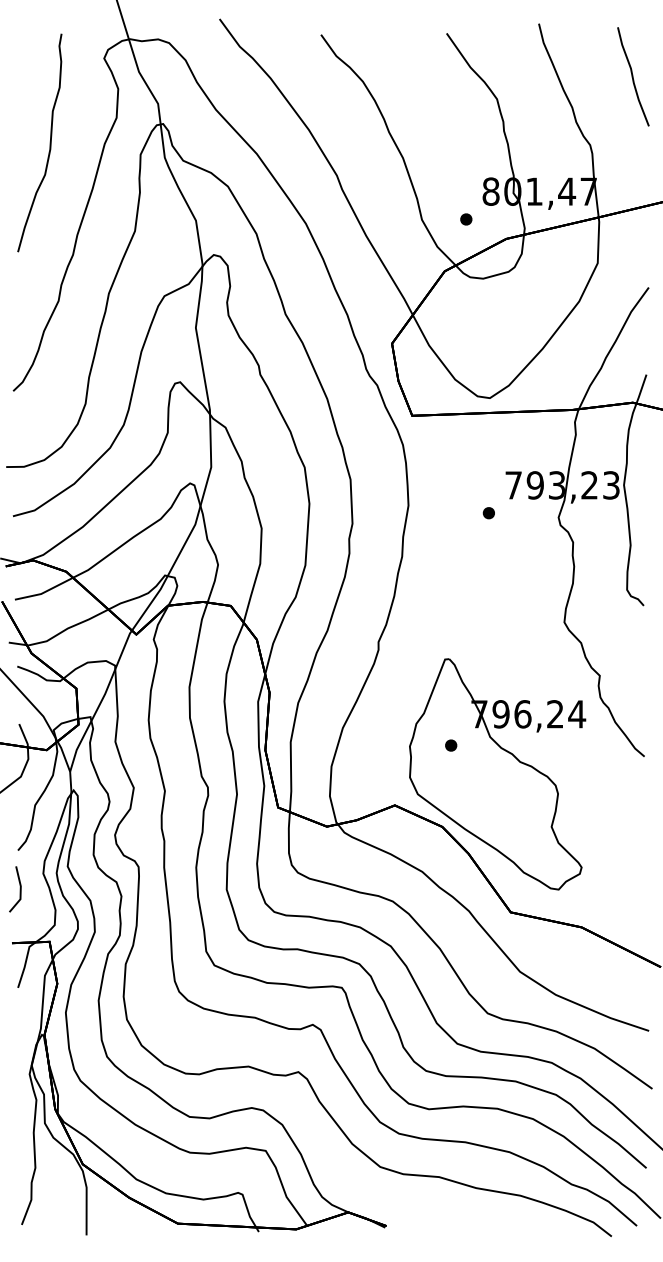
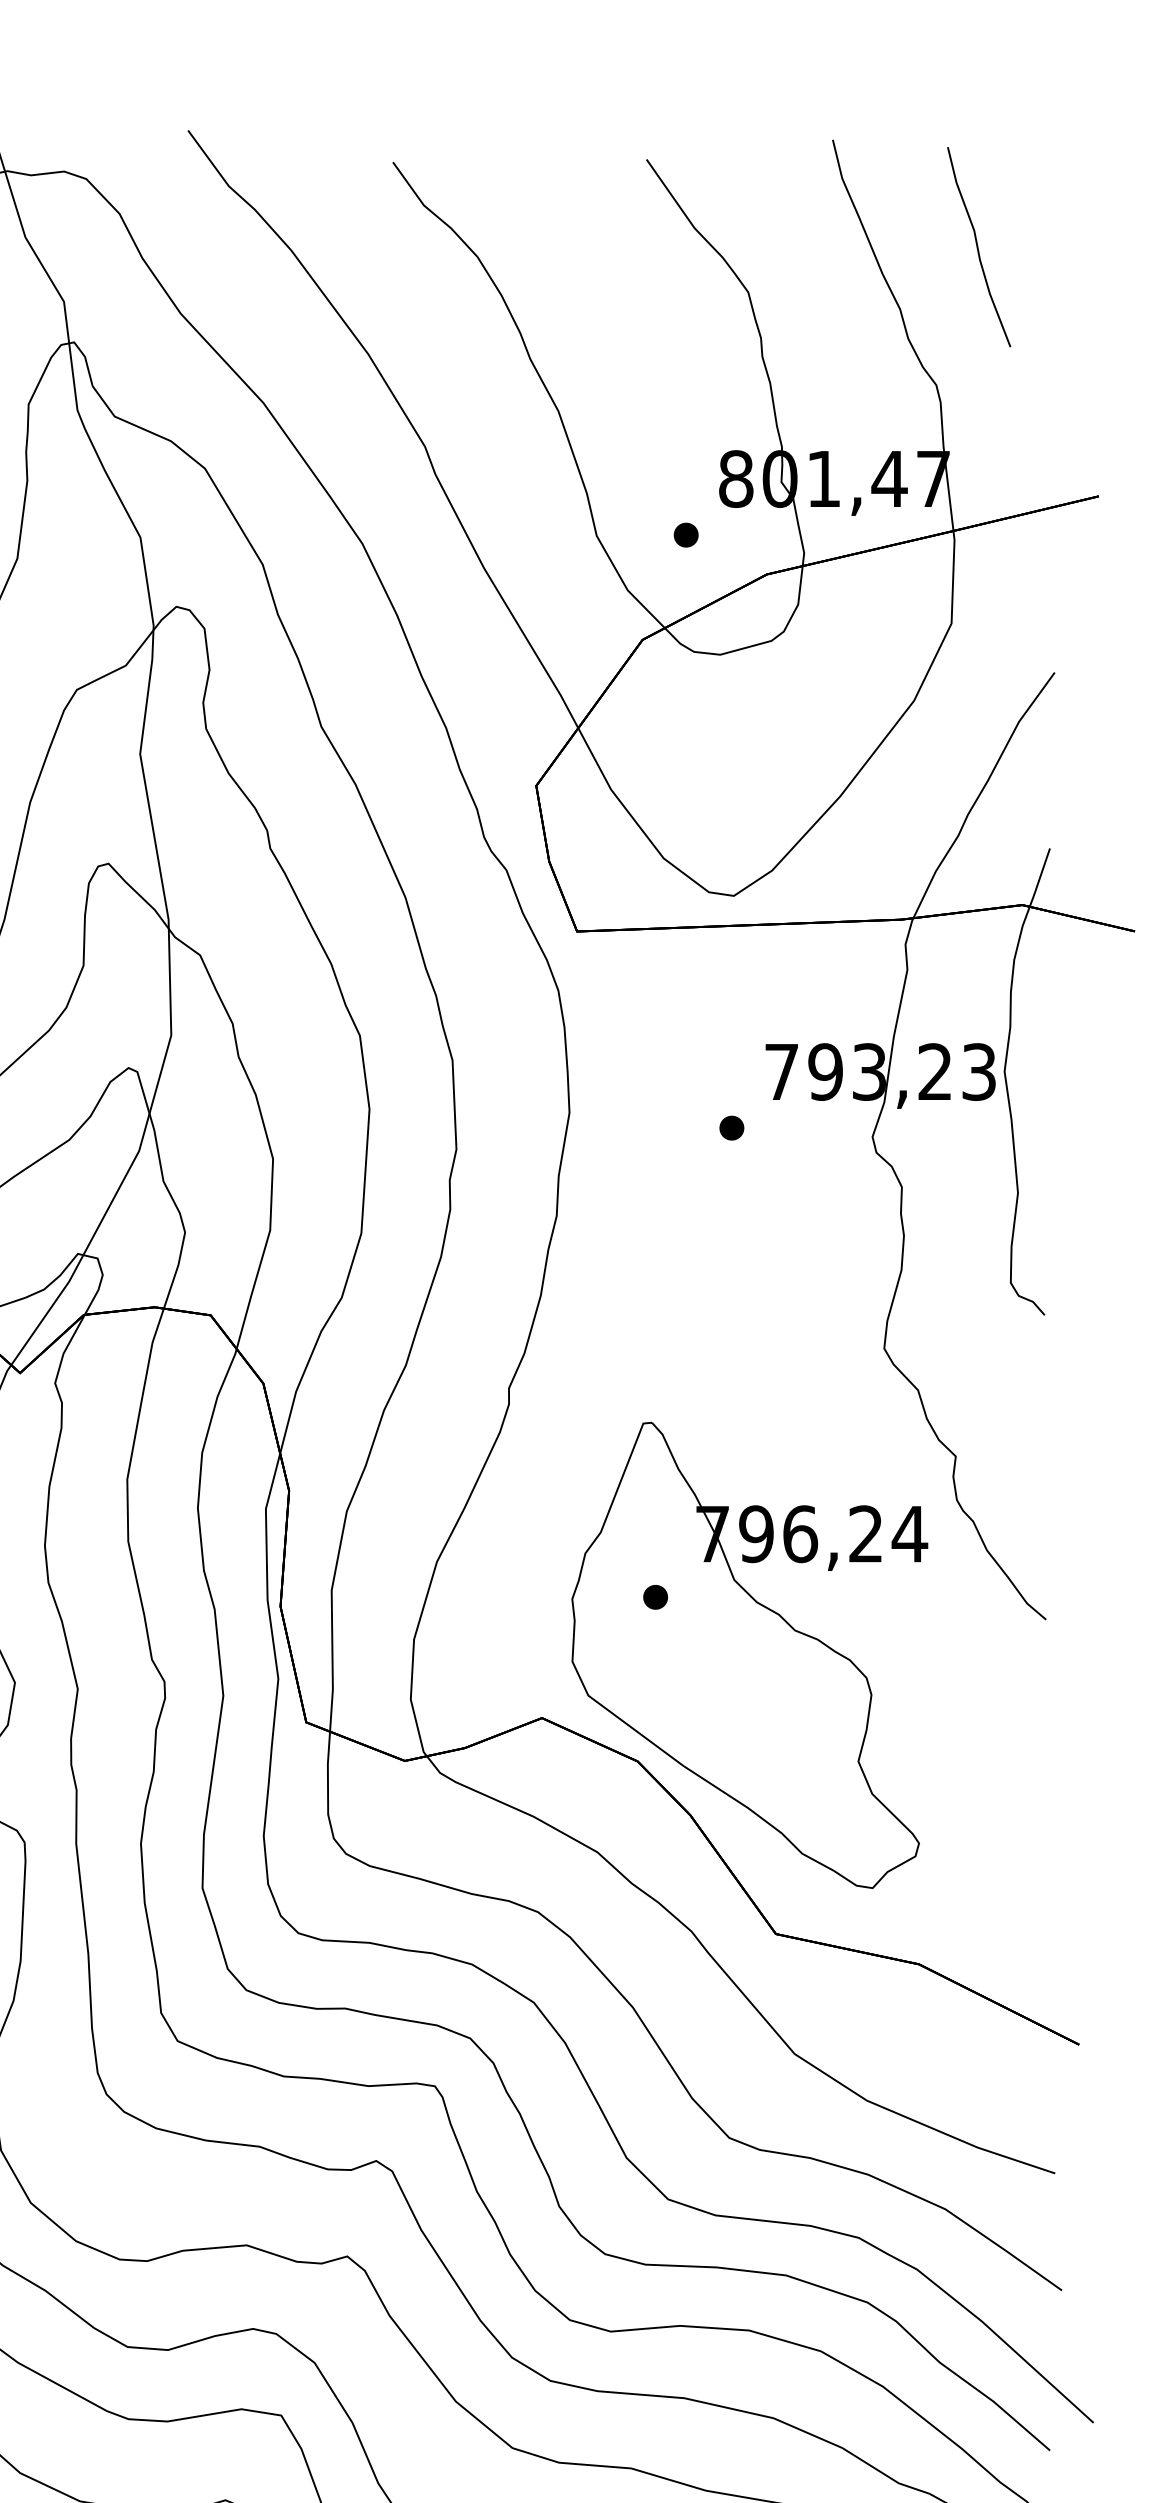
curve: (633, 76) -> (979, 246), moved

